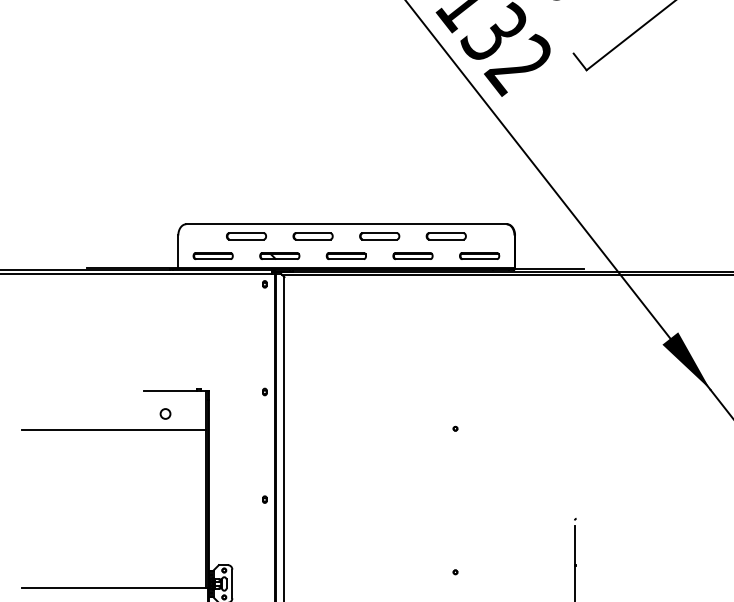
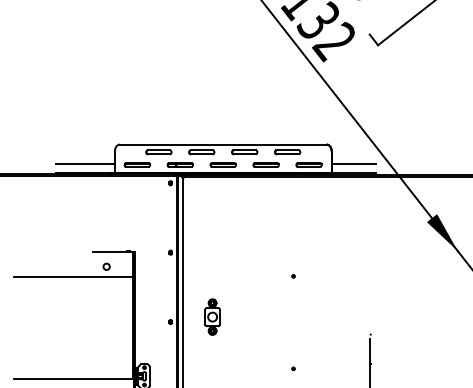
line: (132, 253) -> (85, 163), added
line: (548, 253) -> (353, 163), added
part: (329, 491) -> (212, 316), added

